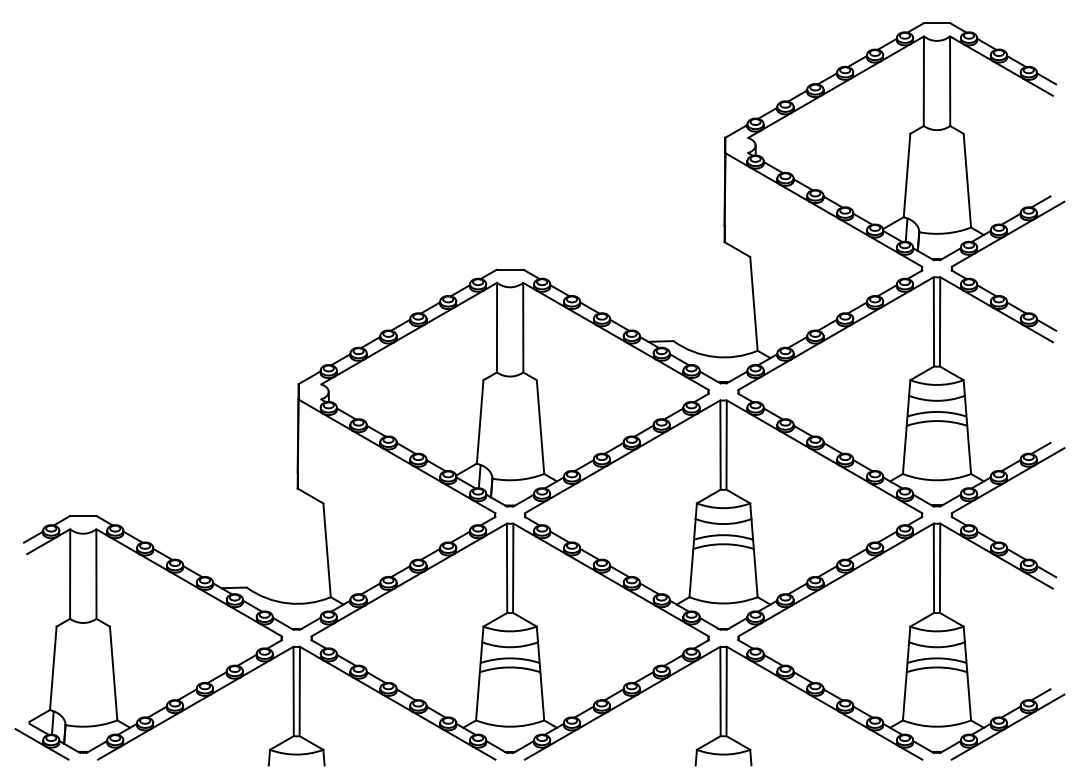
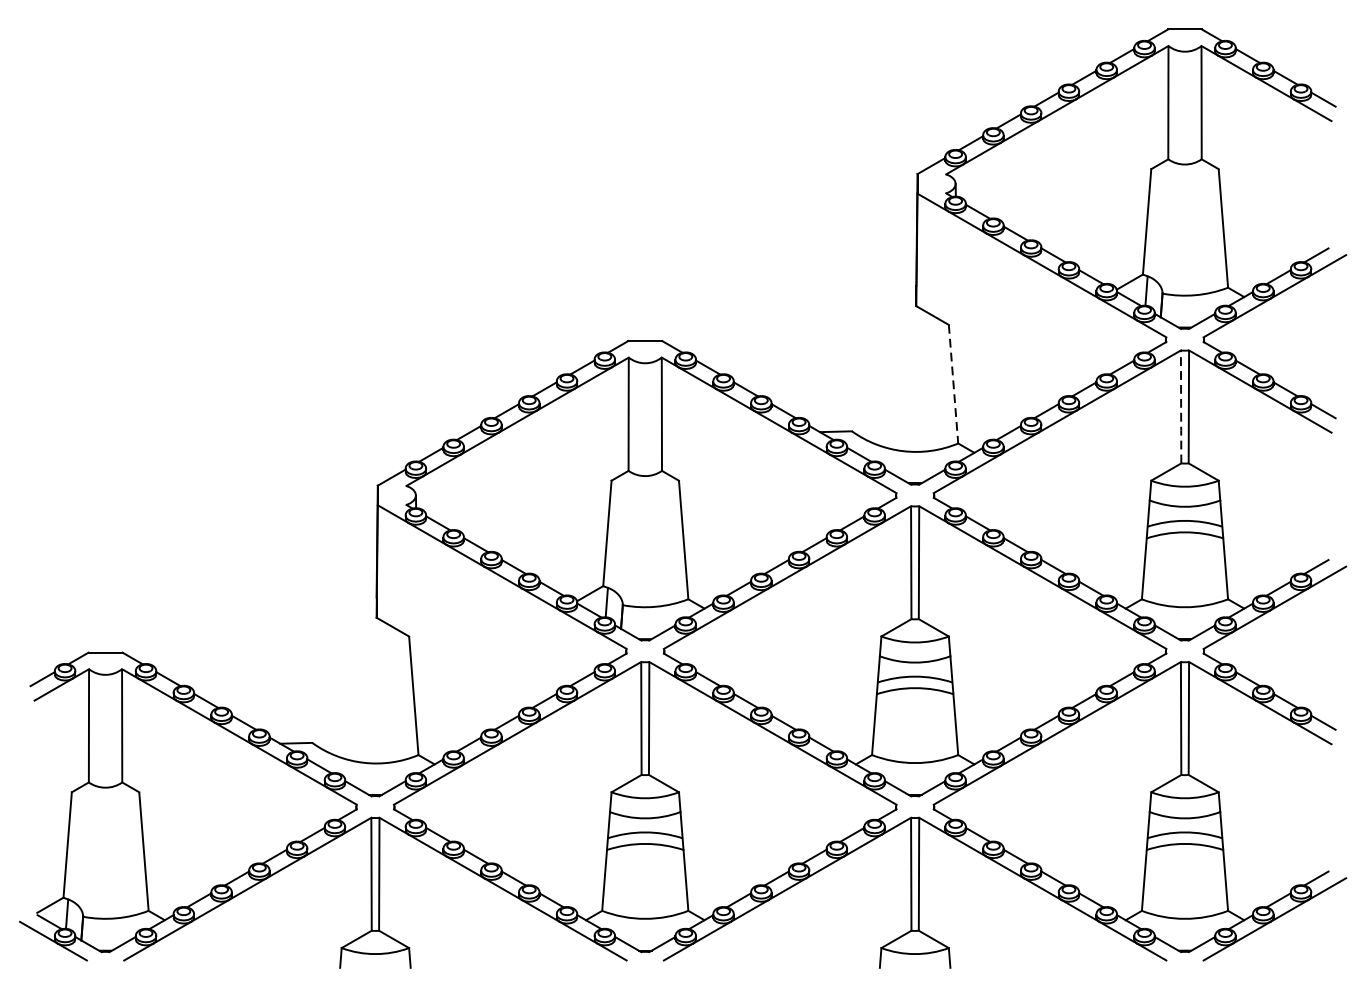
line: (753, 304) -> (952, 384), solid -> dashed
line: (933, 322) -> (1180, 407), solid -> dashed

